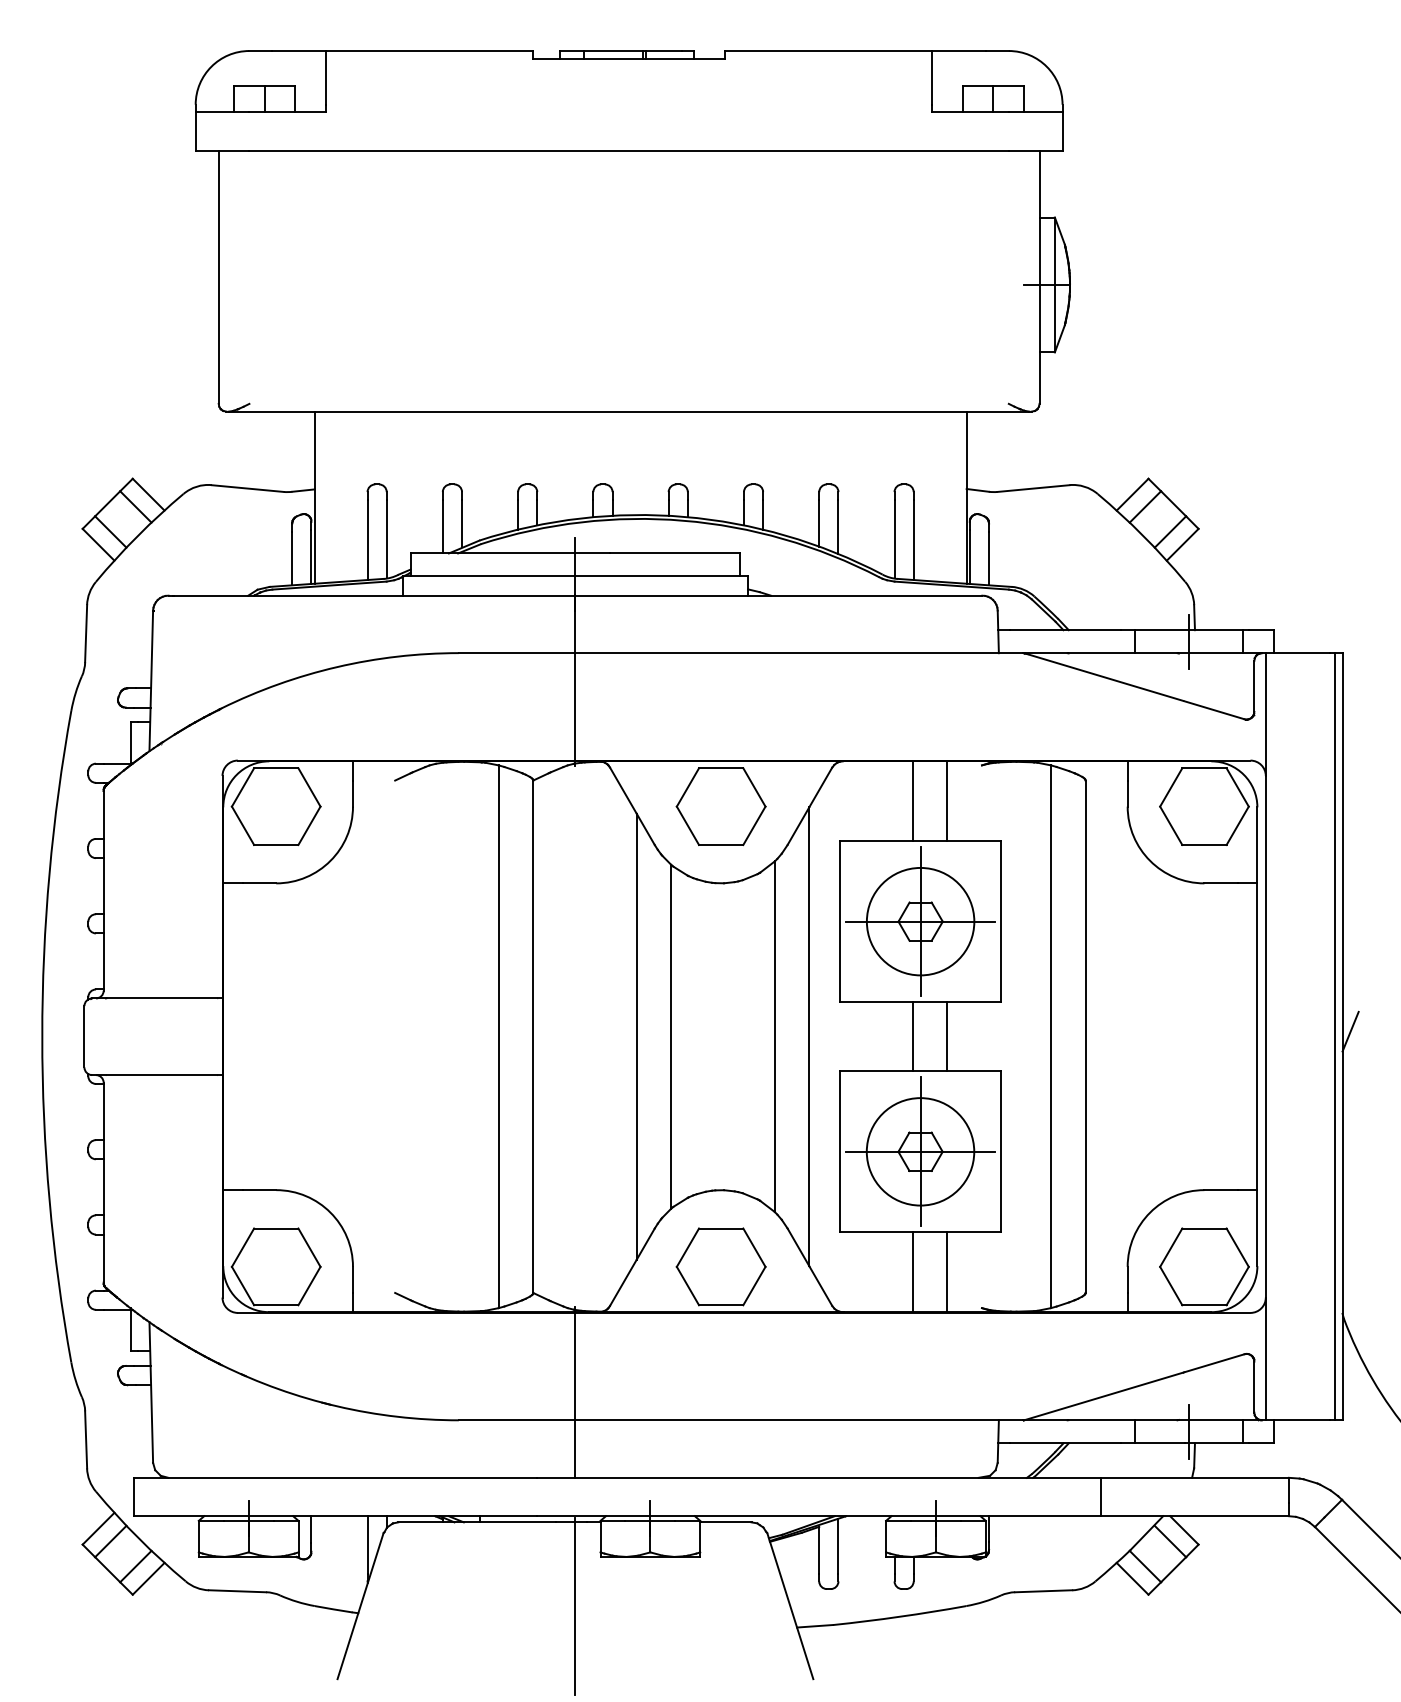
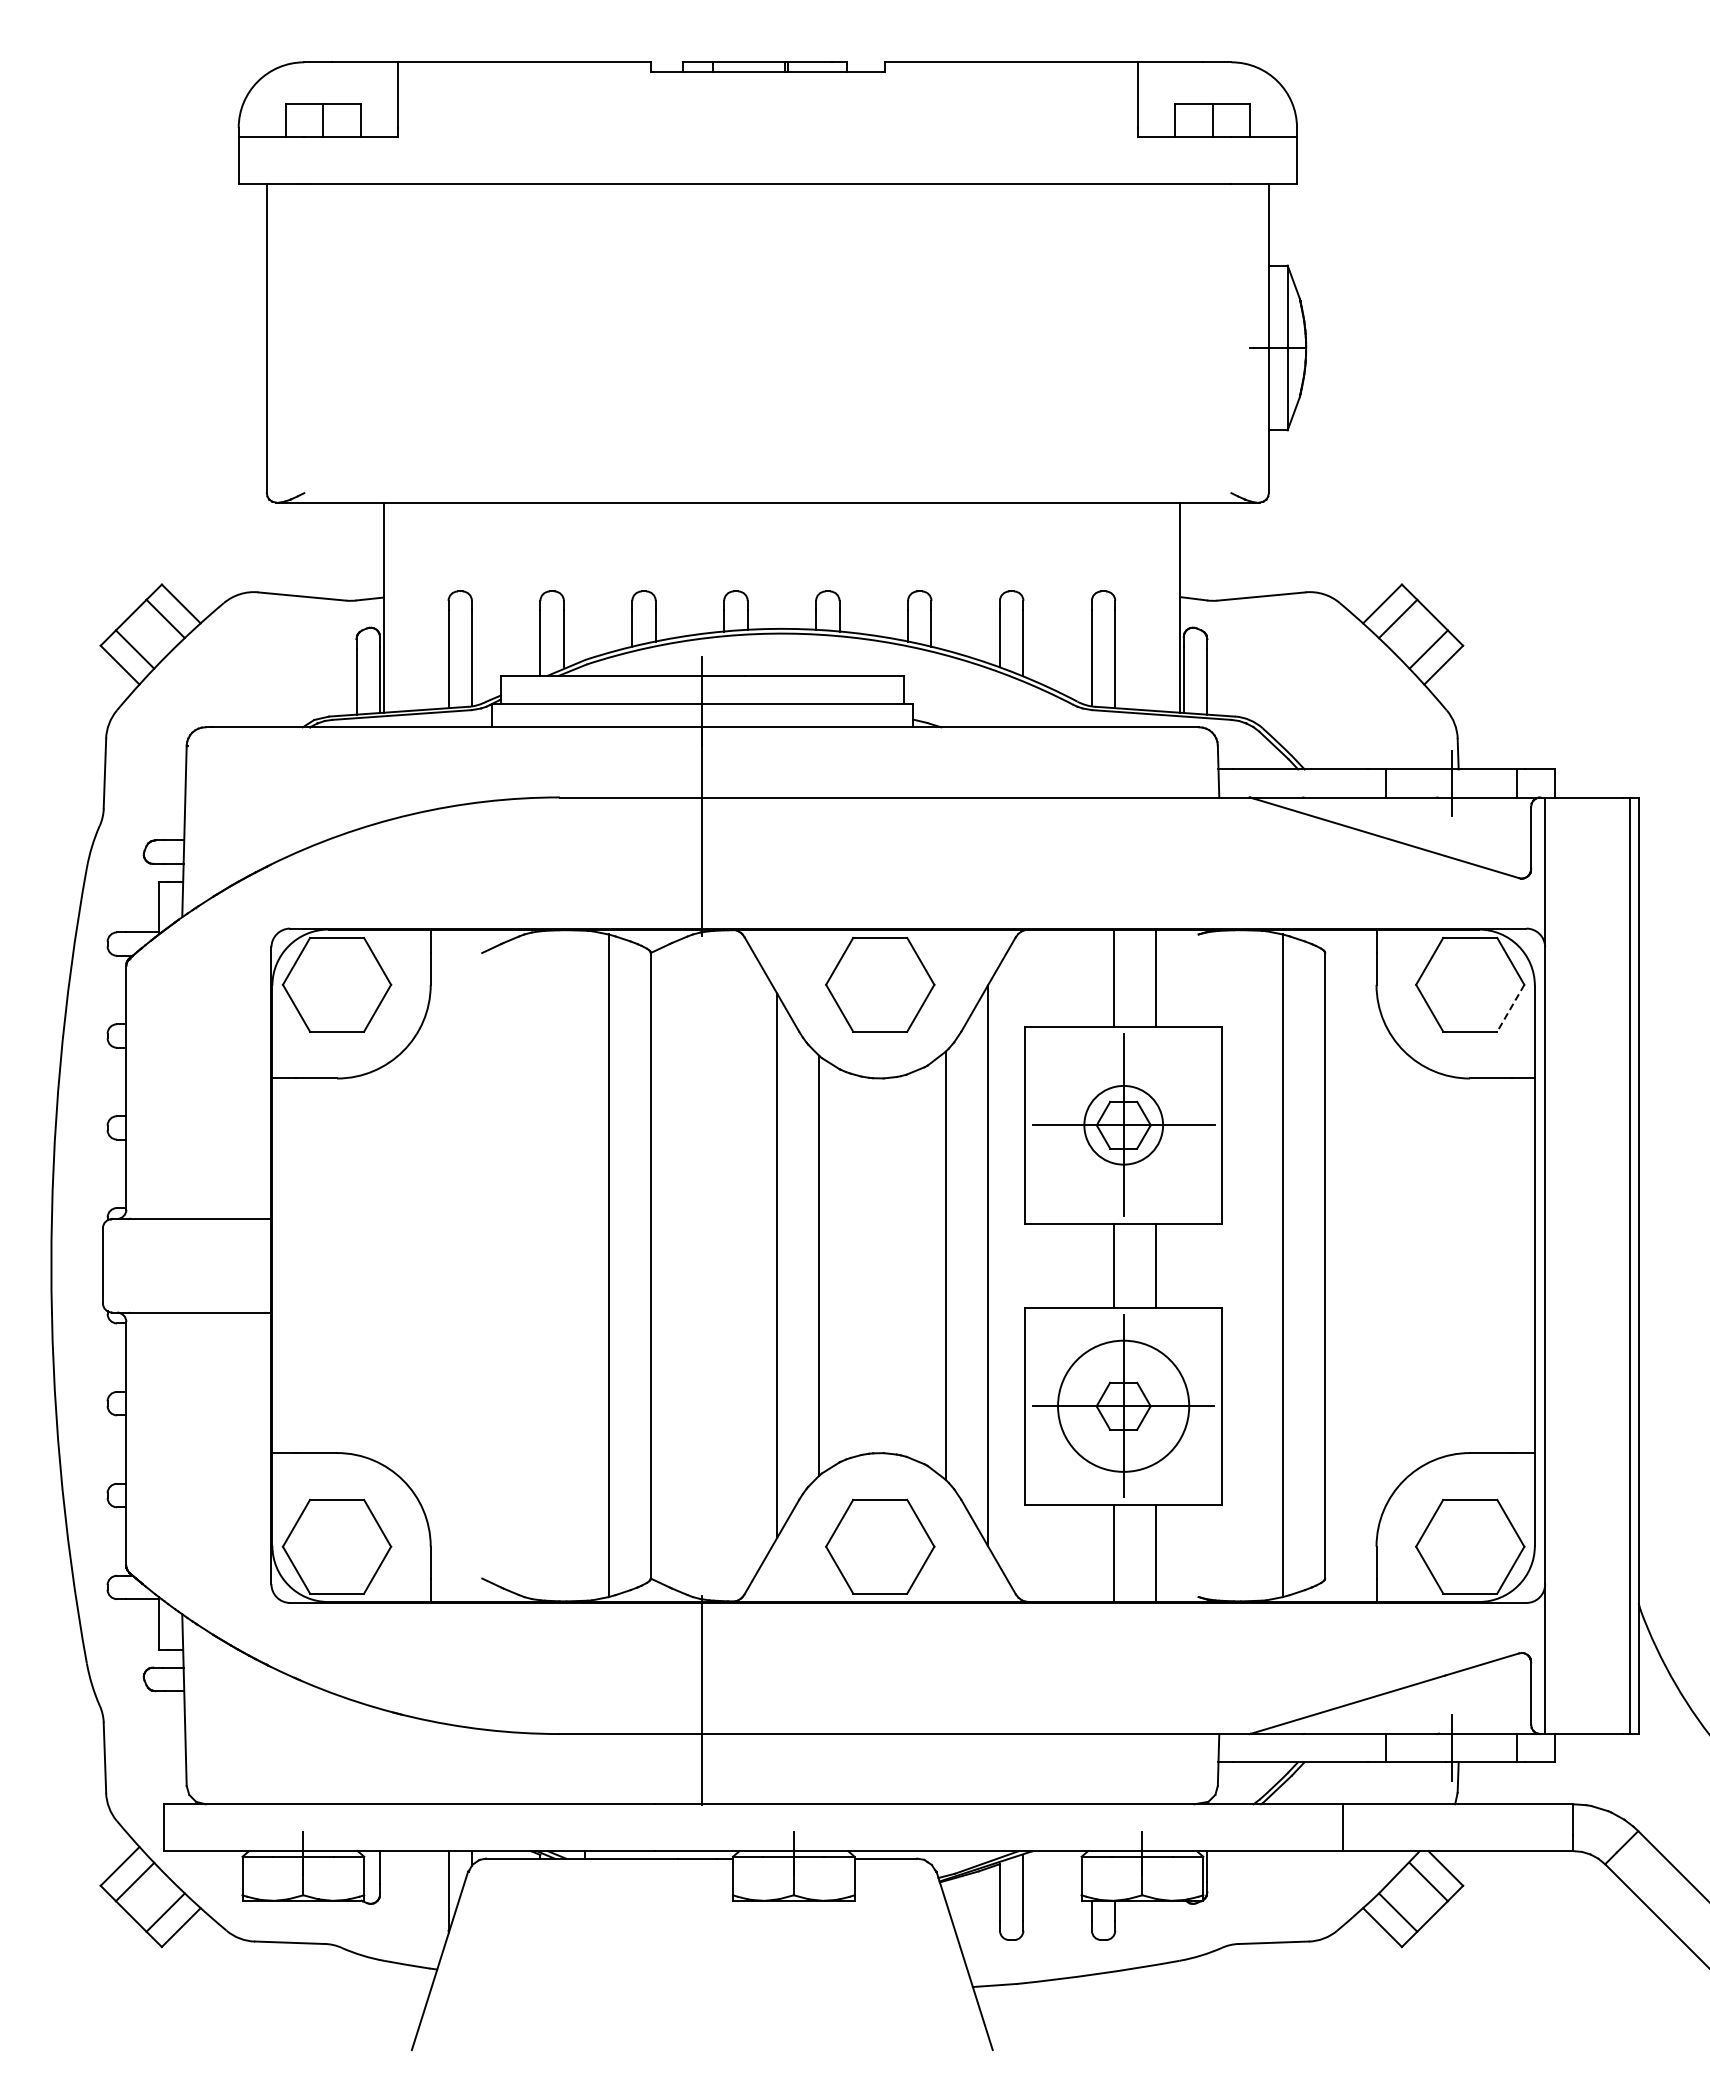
line: (1237, 826) -> (1510, 1008), solid -> dashed
circle: (920, 921) -> (1123, 1124), size x0.6
line: (1350, 1031) -> (1648, 1259), removed
line: (575, 1605) -> (702, 1960), removed

